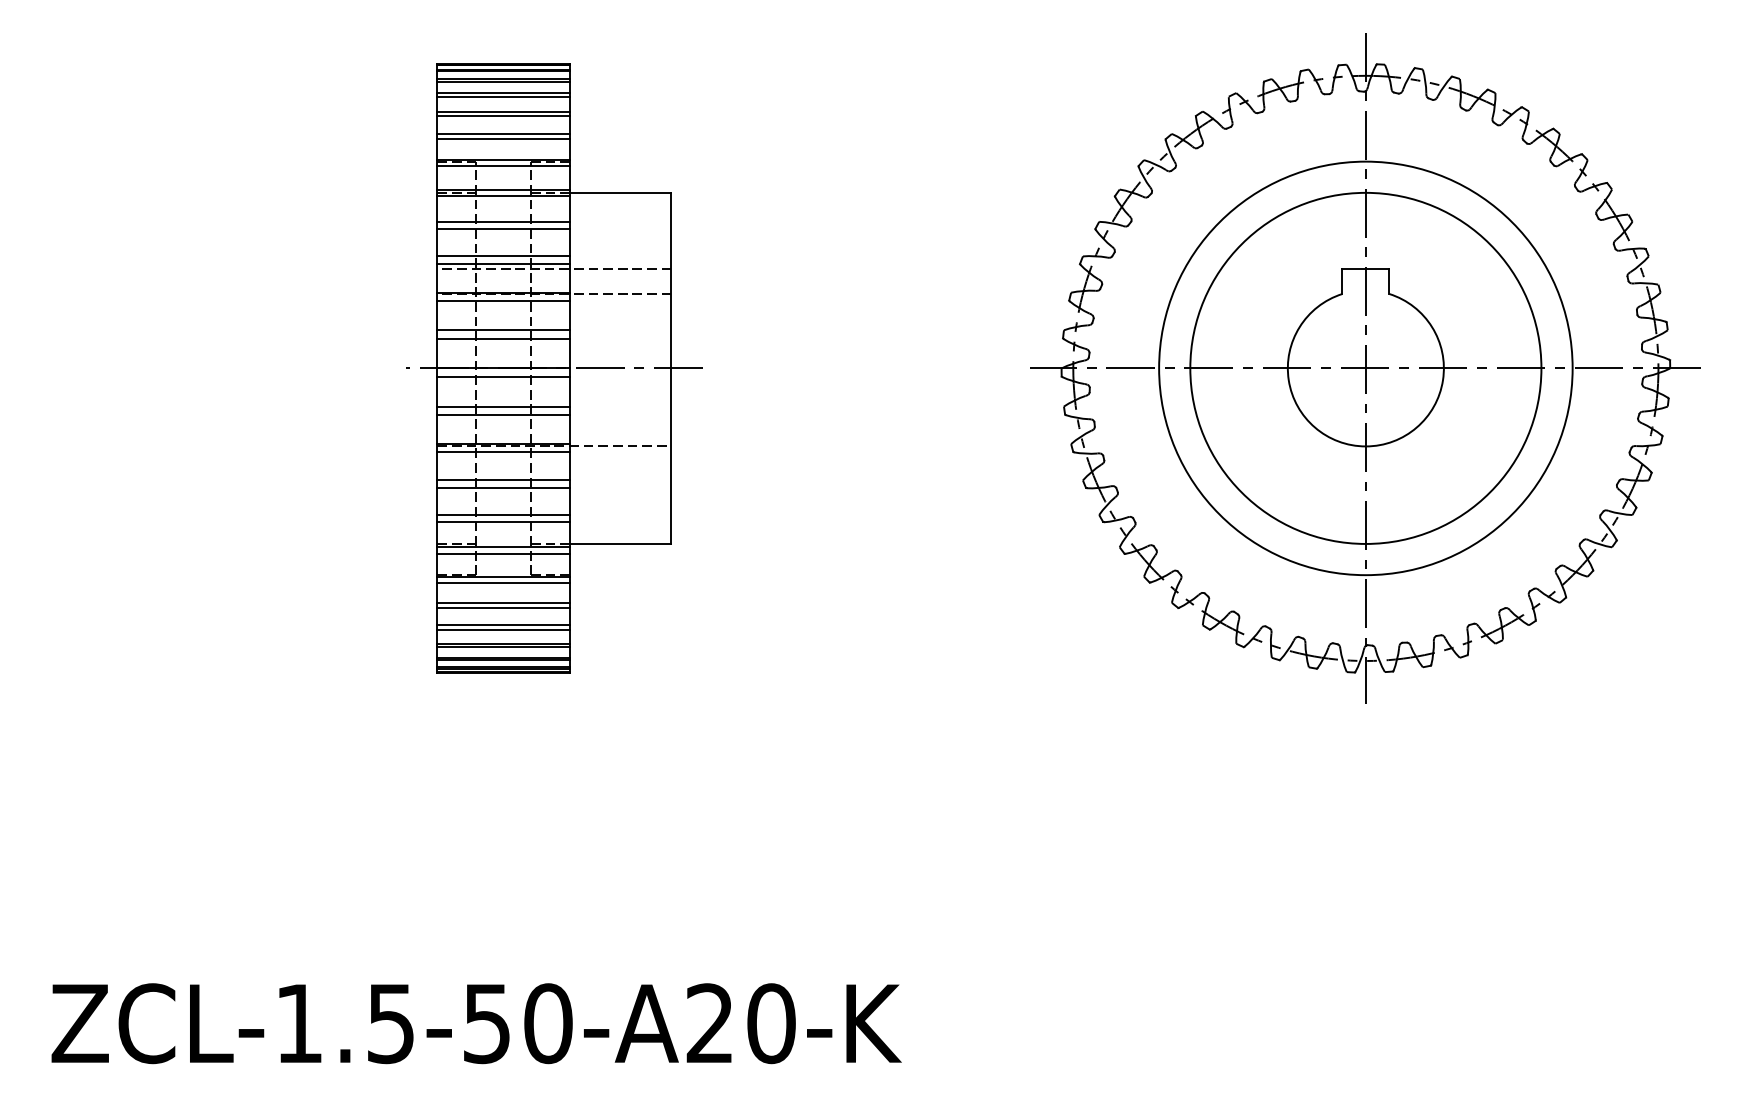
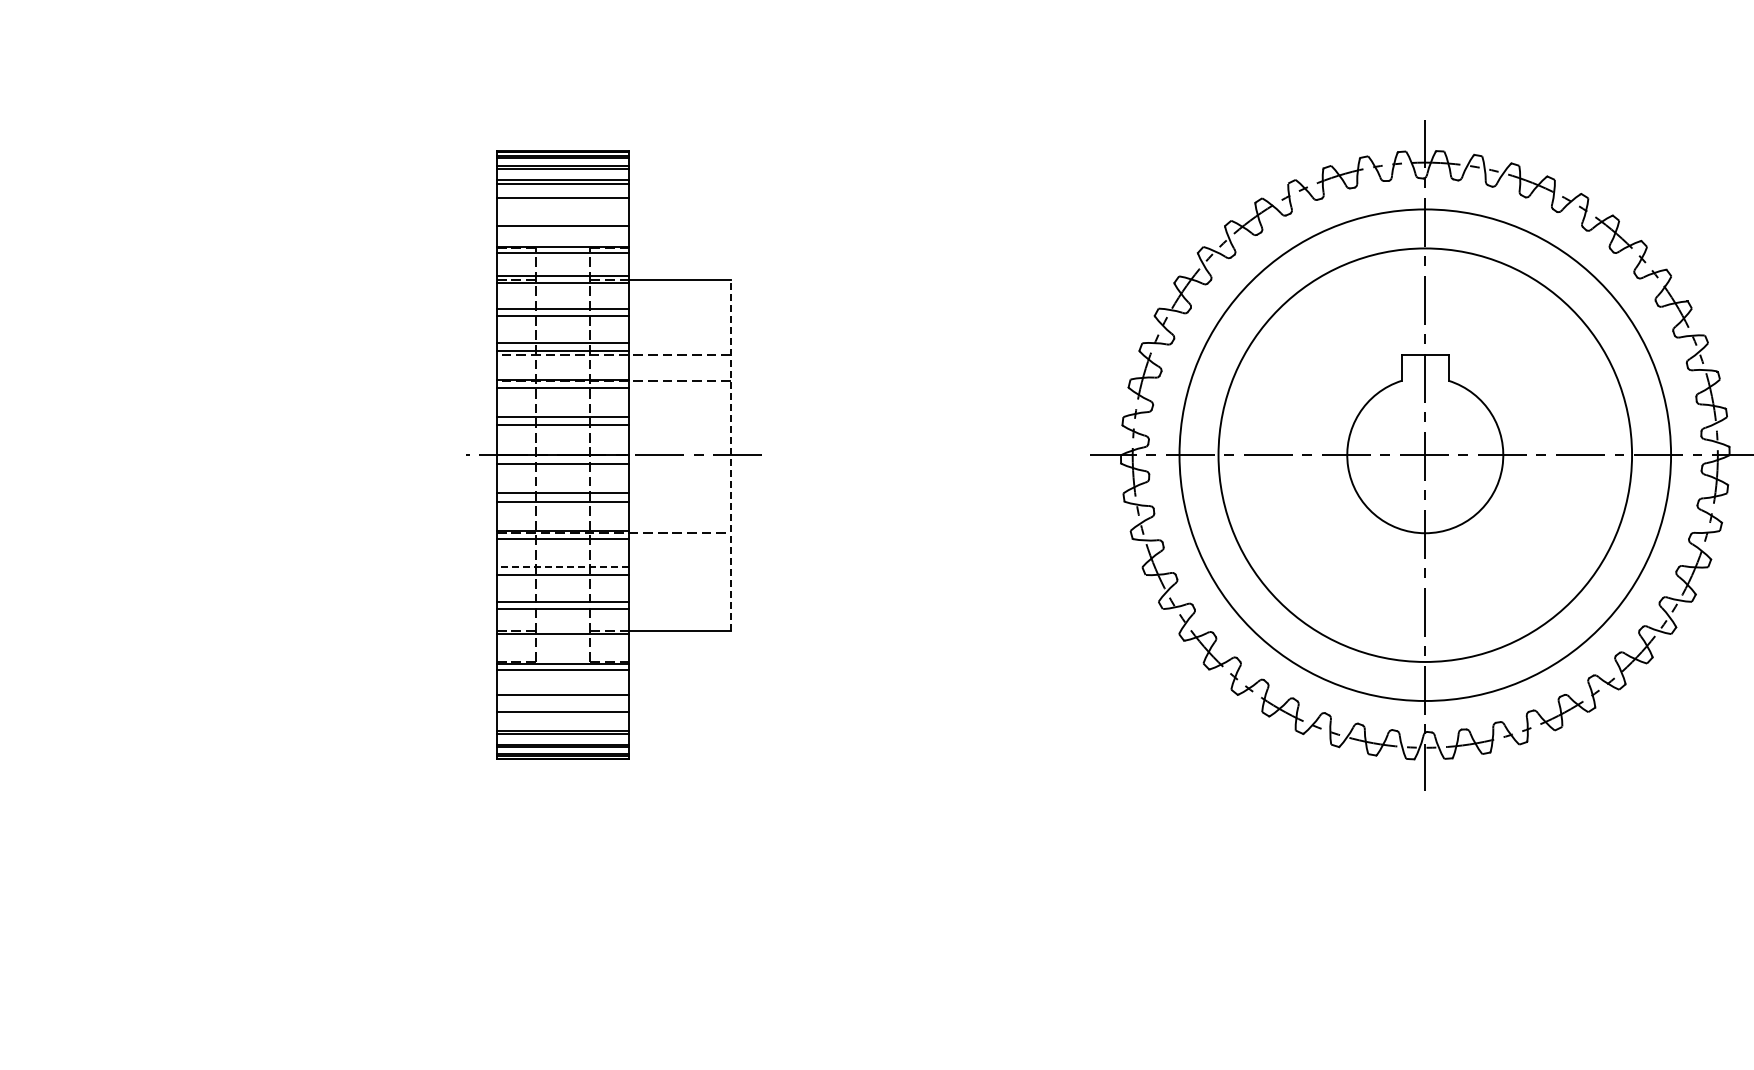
line: (503, 116) -> (562, 203), removed
line: (503, 133) -> (562, 220), removed
circle: (1365, 367) -> (1424, 454), size x1.4
line: (671, 368) -> (730, 455), solid -> dashed
line: (503, 480) -> (562, 567), solid -> dashed
line: (503, 553) -> (562, 640), removed
line: (503, 602) -> (562, 689), removed
line: (503, 629) -> (562, 716), removed

